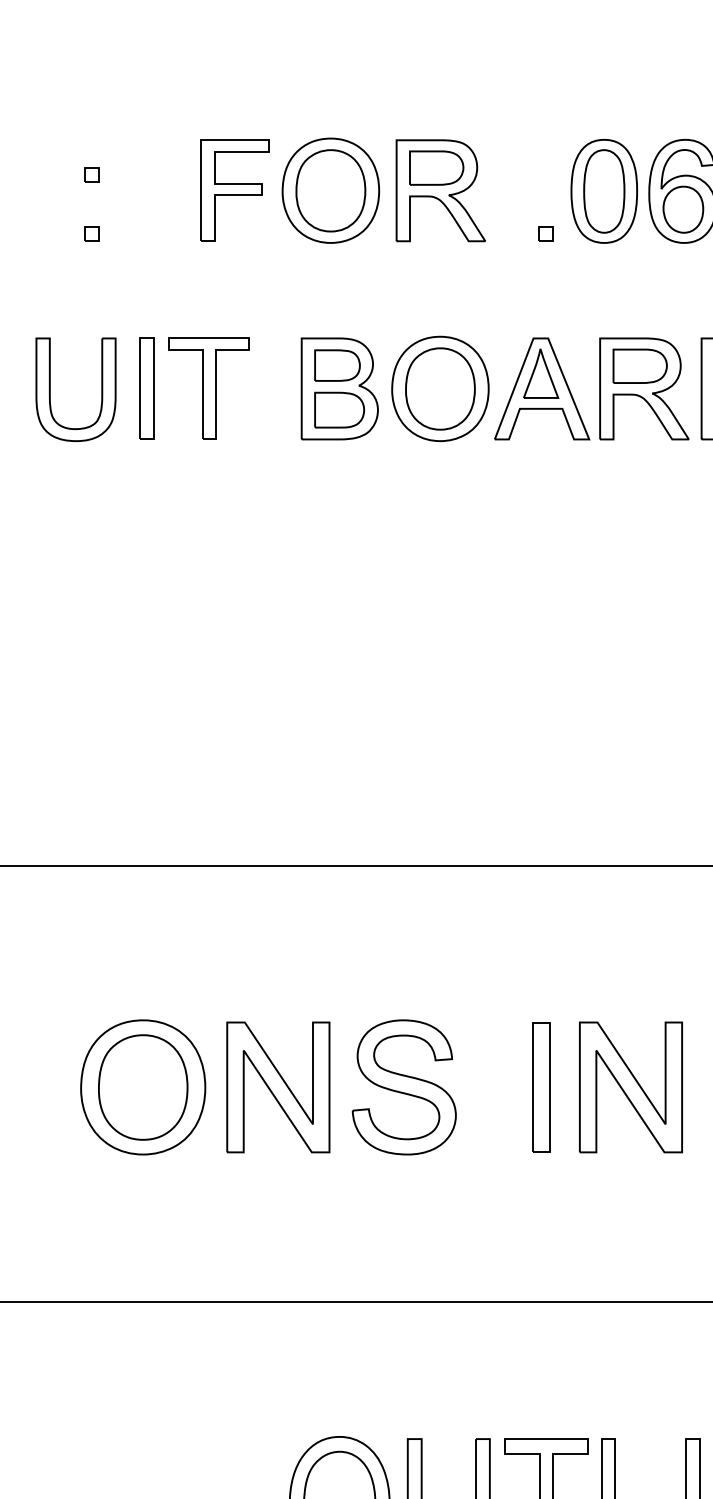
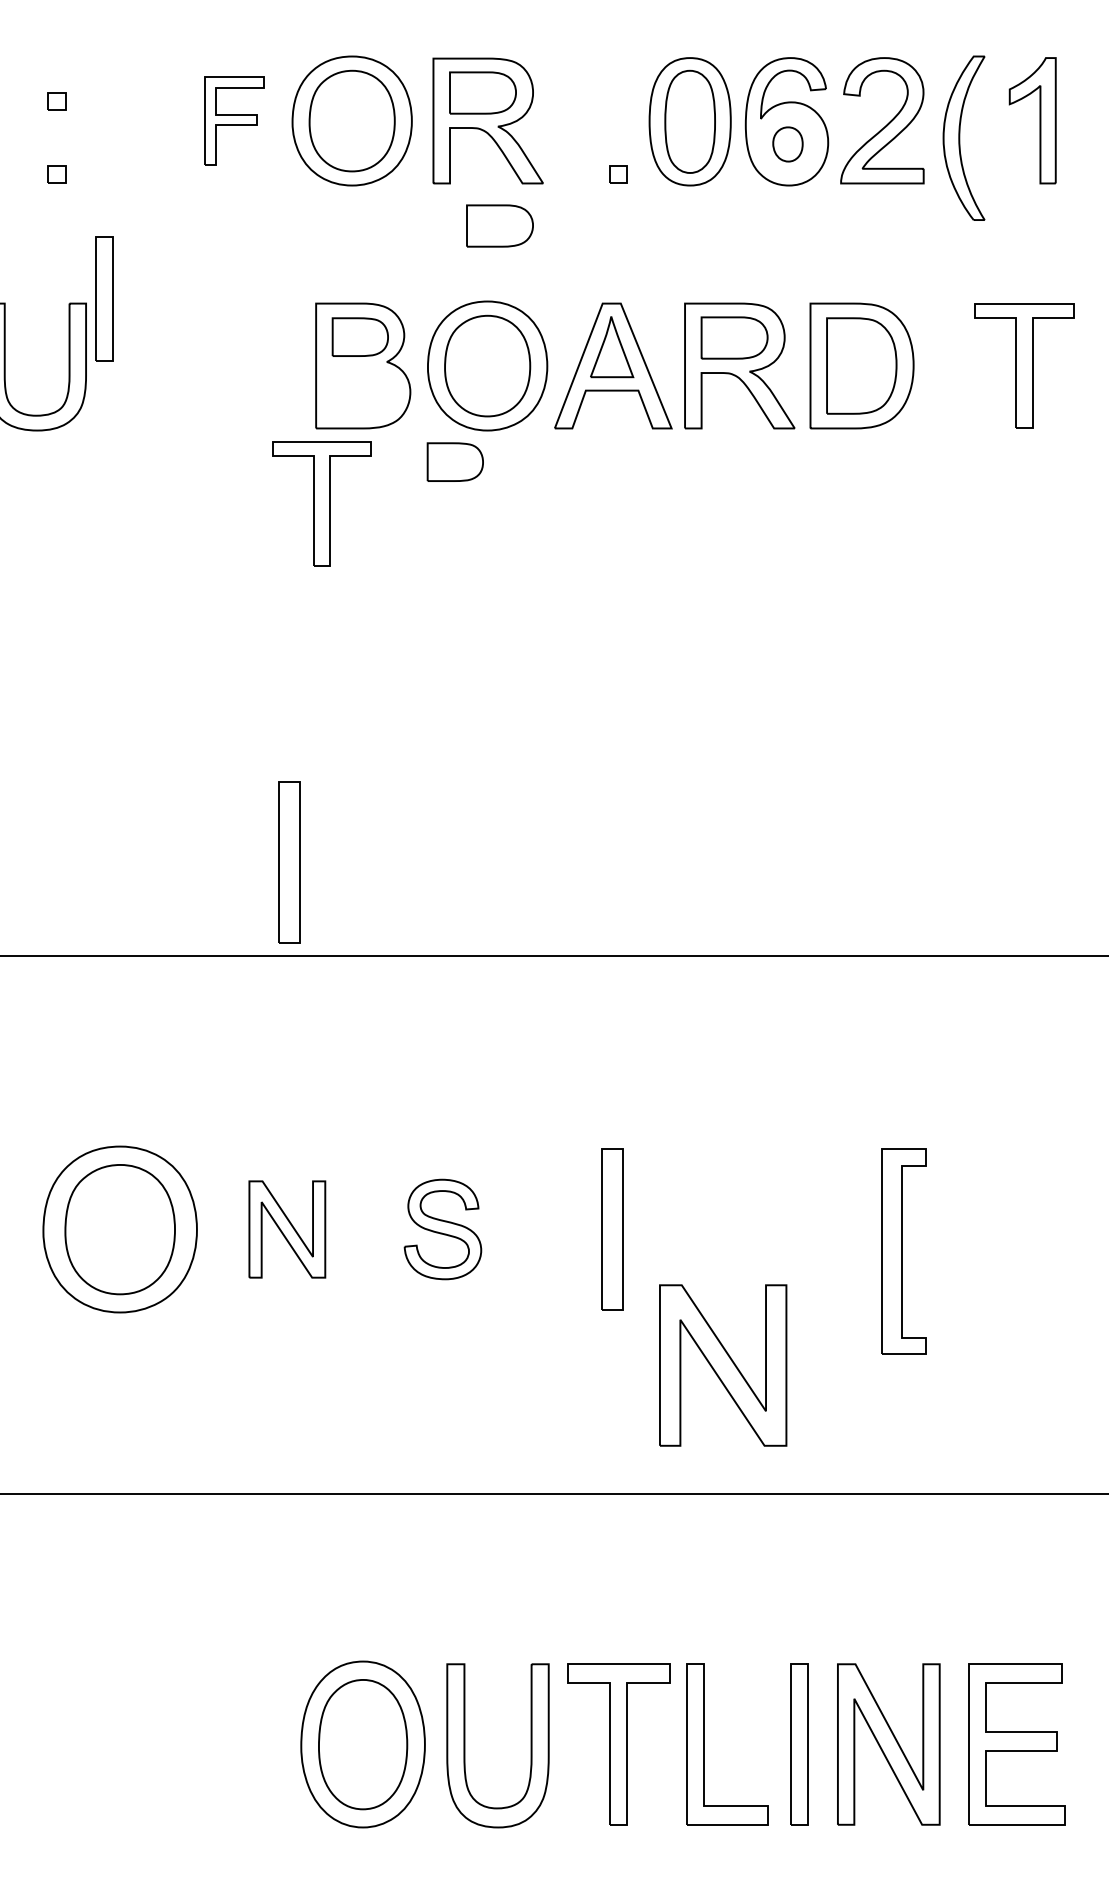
part: (234, 190) -> (233, 120), size x0.7
part: (683, 209) -> (787, 144), size x0.6
part: (450, 275) -> (499, 225), added
part: (146, 388) -> (104, 298), moved
part: (208, 388) -> (321, 503), moved
part: (339, 409) -> (362, 391), removed
part: (413, 466) -> (454, 461), added
part: (280, 790) -> (289, 862), added
part: (278, 1087) -> (287, 1229), size x0.6
part: (403, 1087) -> (442, 1229), size x0.6
part: (631, 1087) -> (723, 1365), moved

